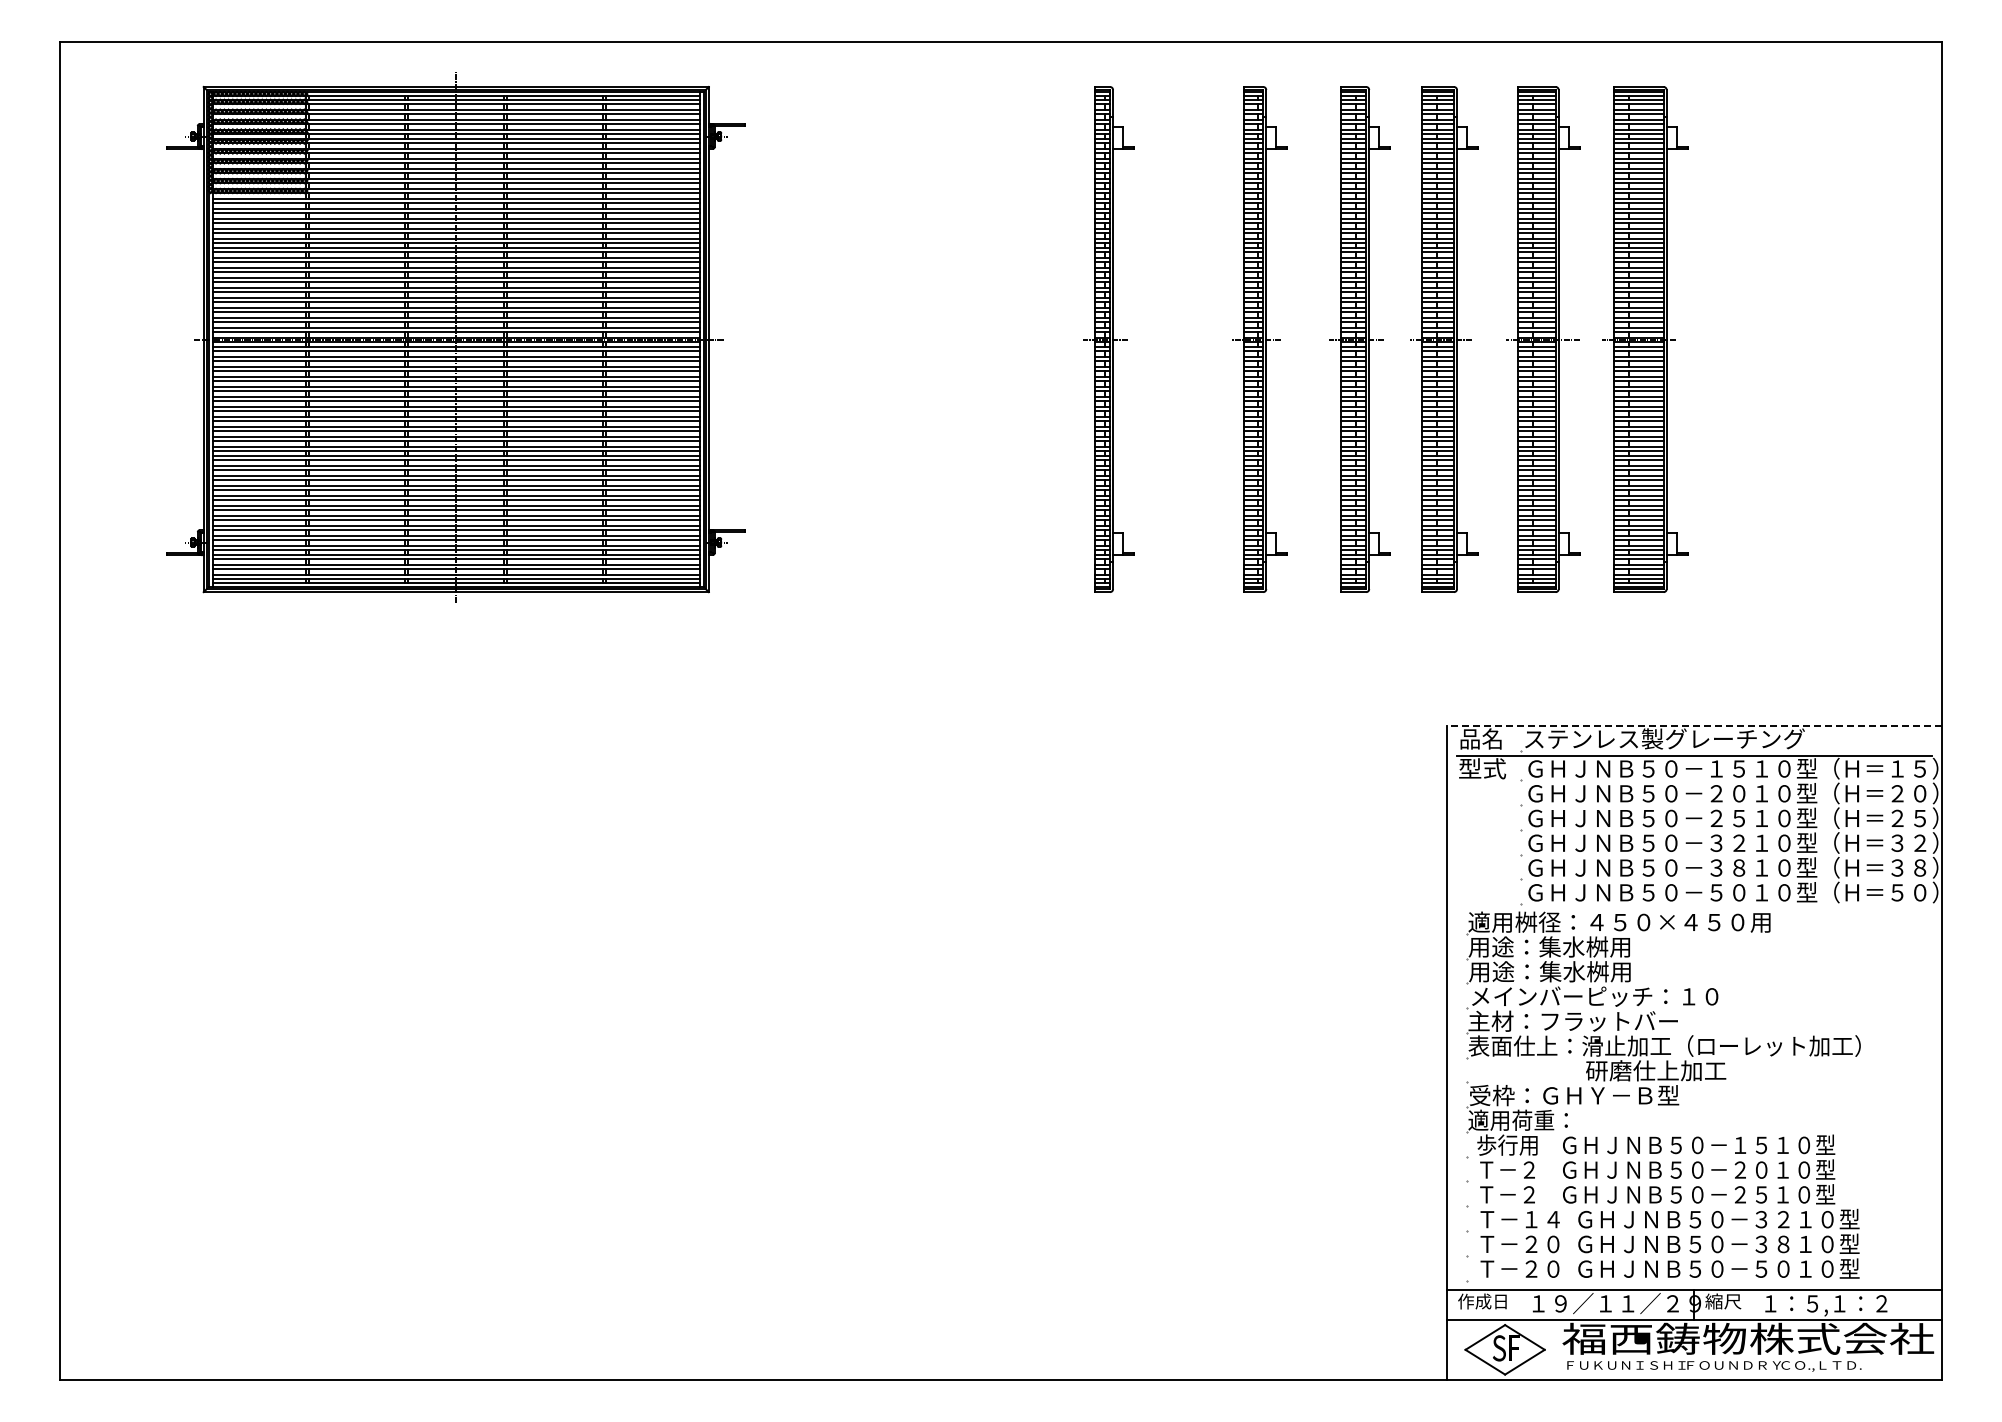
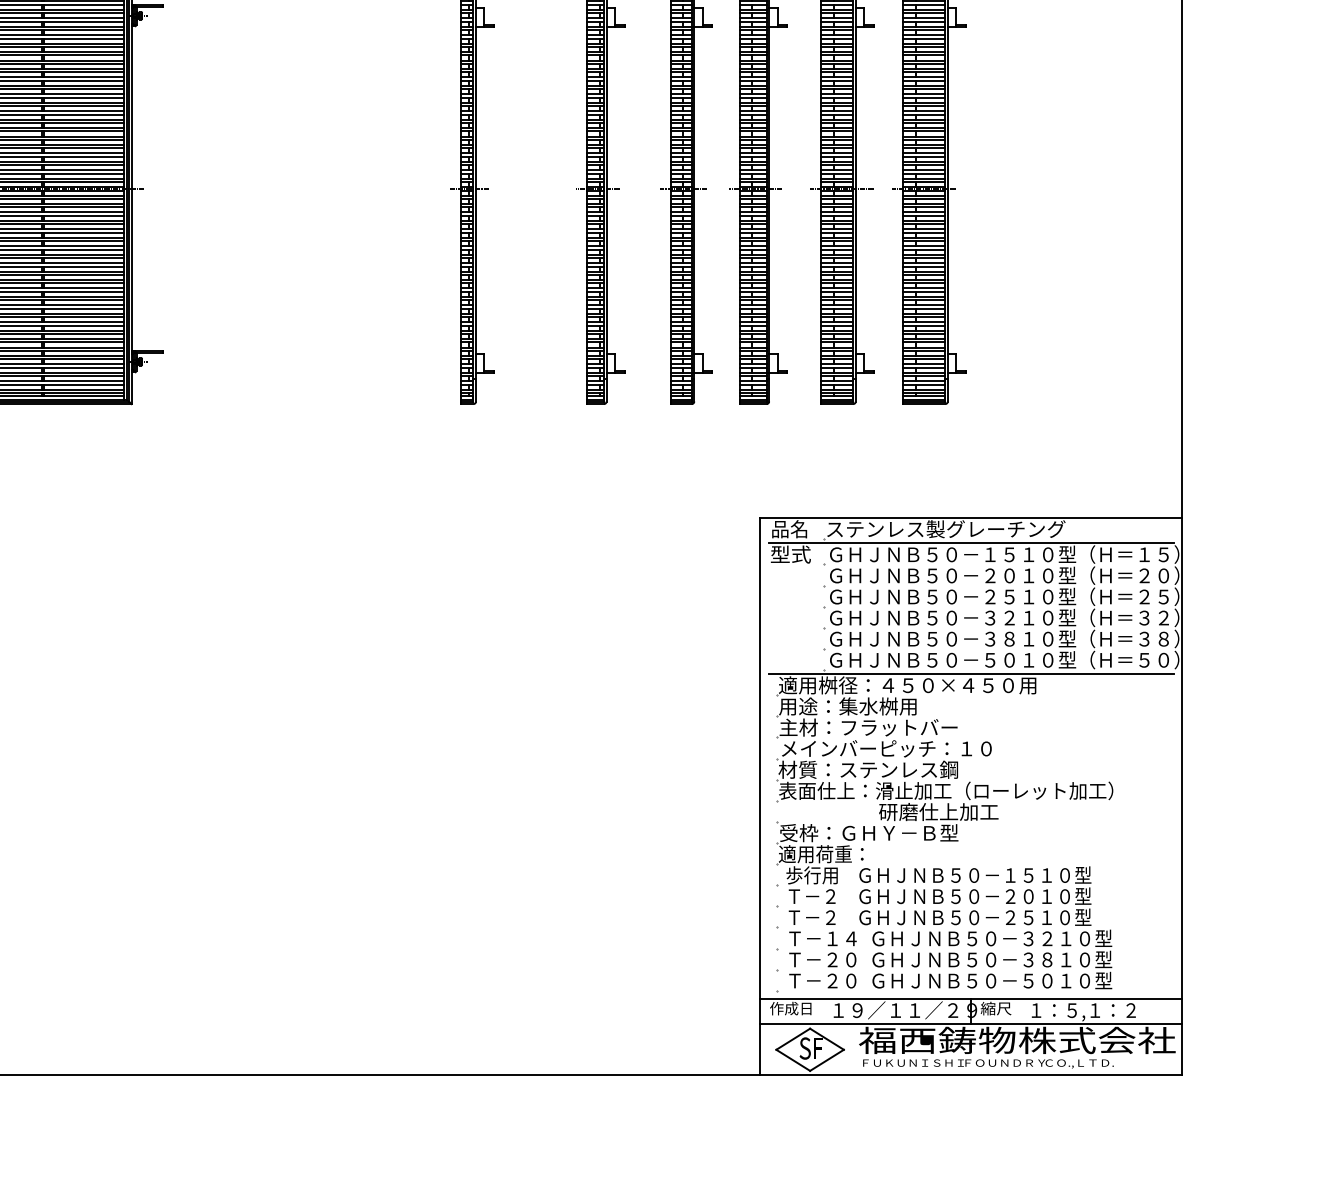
line: (1694, 725) -> (971, 517), dashed -> solid
line: (1694, 909) -> (971, 674), added
text: (1573, 971) -> (868, 727), 用途：集水桝用 -> 主材：フラットバー
text: (1573, 1020) -> (868, 769), 主材：フラットバー -> 材質：ステンレス鋼

